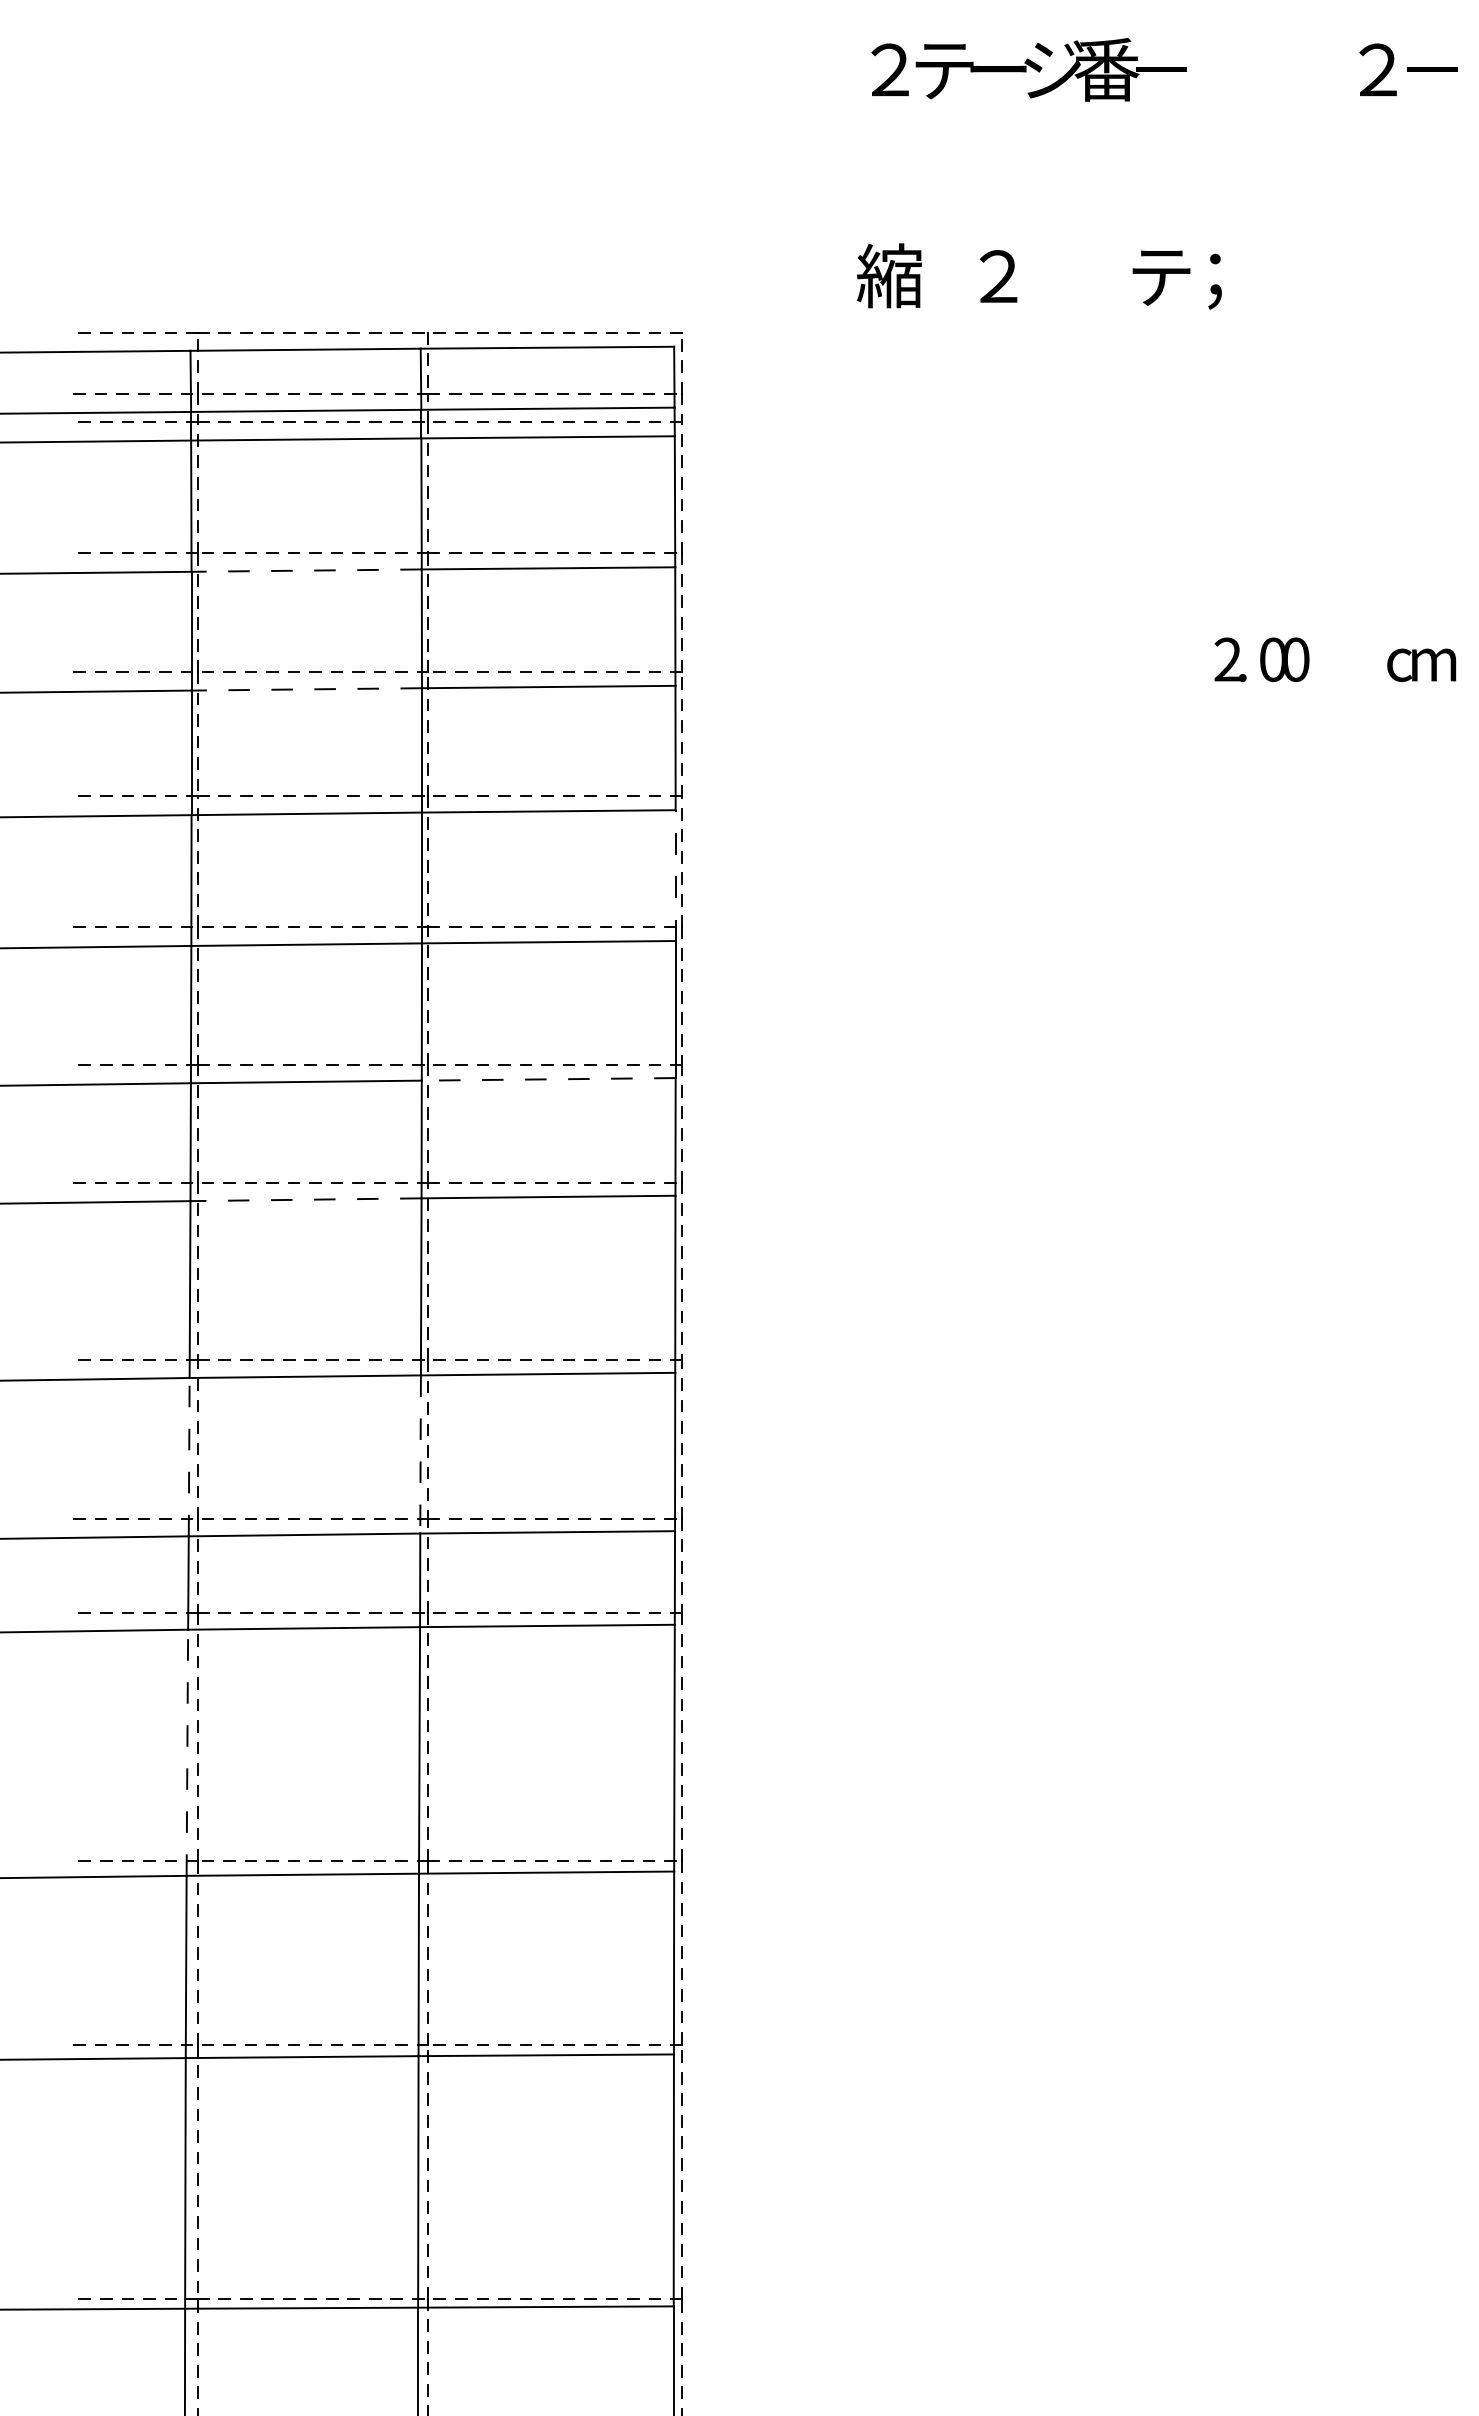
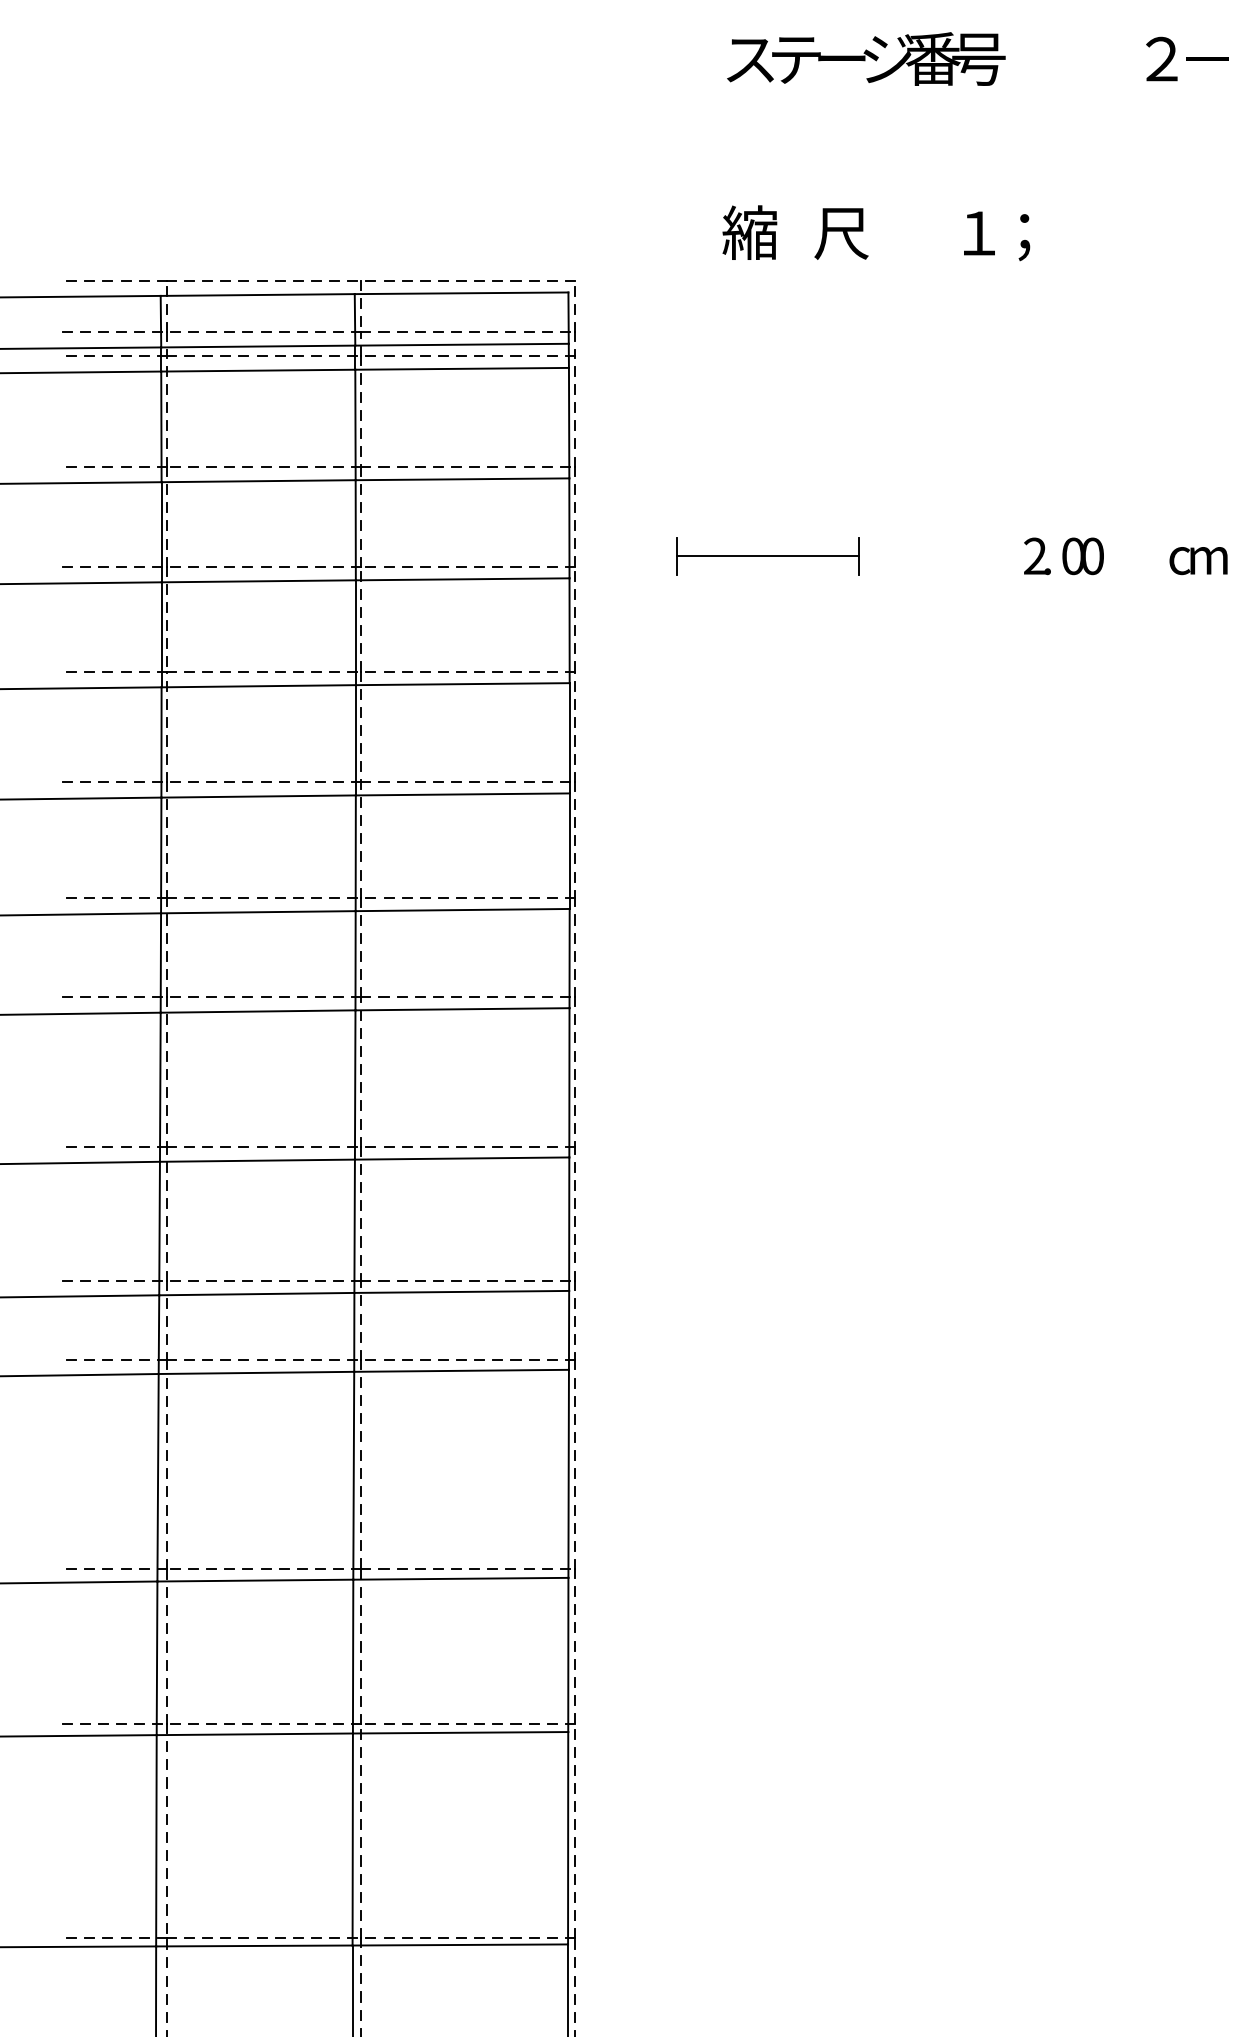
text: (889, 70) -> (749, 59), ２ -> ス
text: (1160, 70) -> (978, 59), － -> 号
text: (997, 277) -> (840, 234), ２ -> 尺
text: (1161, 277) -> (979, 234), テ -> １
line: (306, 570) -> (258, 481), dashed -> solid
part: (910, 659) -> (767, 556), added
line: (306, 689) -> (258, 581), dashed -> solid
line: (675, 875) -> (569, 738), dashed -> solid
line: (548, 1079) -> (462, 910), dashed -> solid
line: (306, 1199) -> (258, 1011), dashed -> solid
line: (420, 1454) -> (354, 1226), dashed -> solid
line: (189, 1456) -> (159, 1227), dashed -> solid
line: (187, 1752) -> (158, 1477), dashed -> solid

